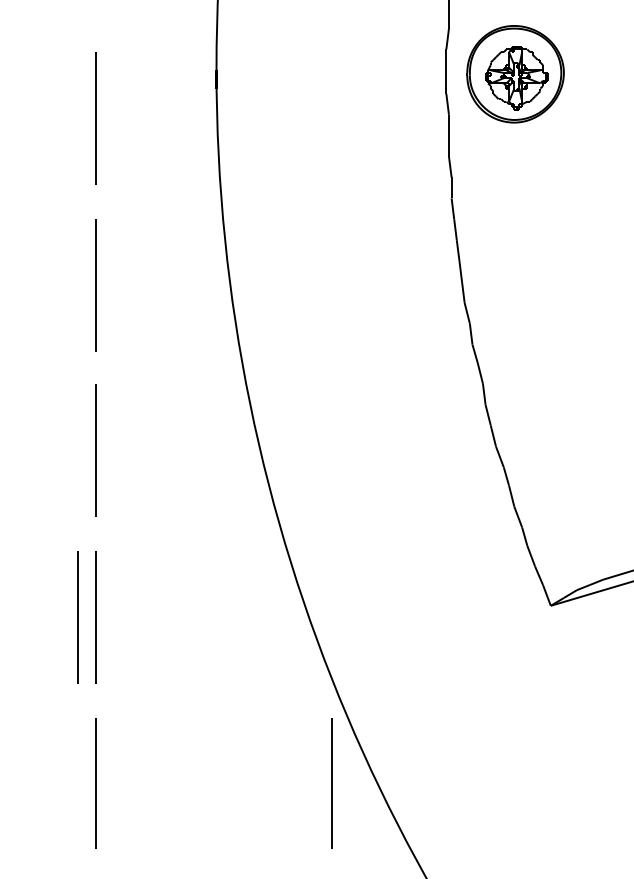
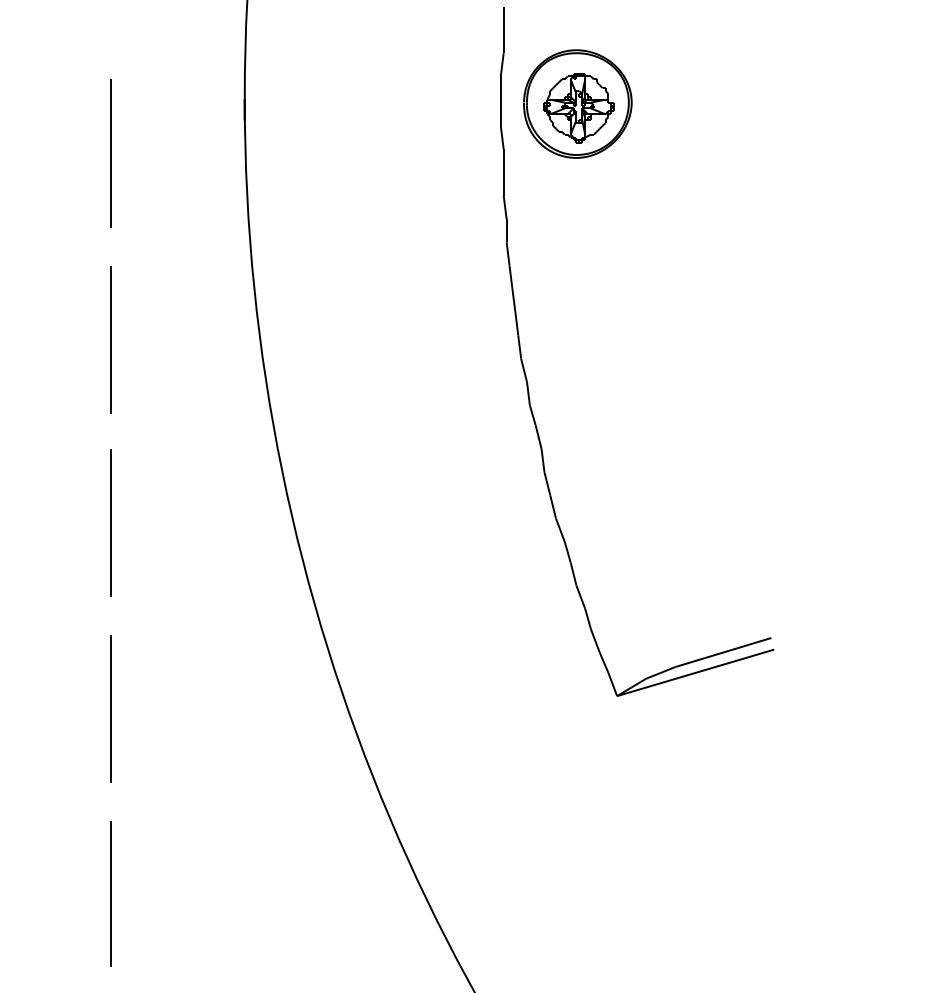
line: (78, 616) -> (90, 708), removed
line: (332, 783) -> (373, 893), removed

